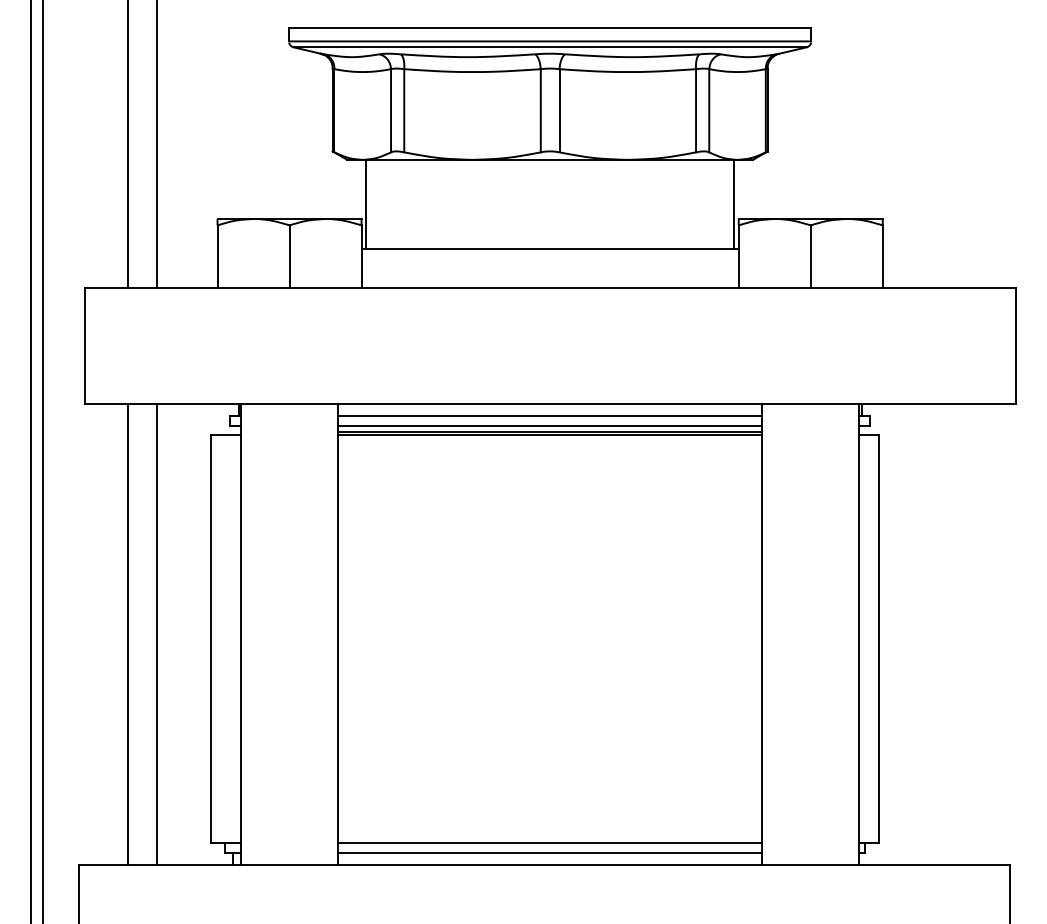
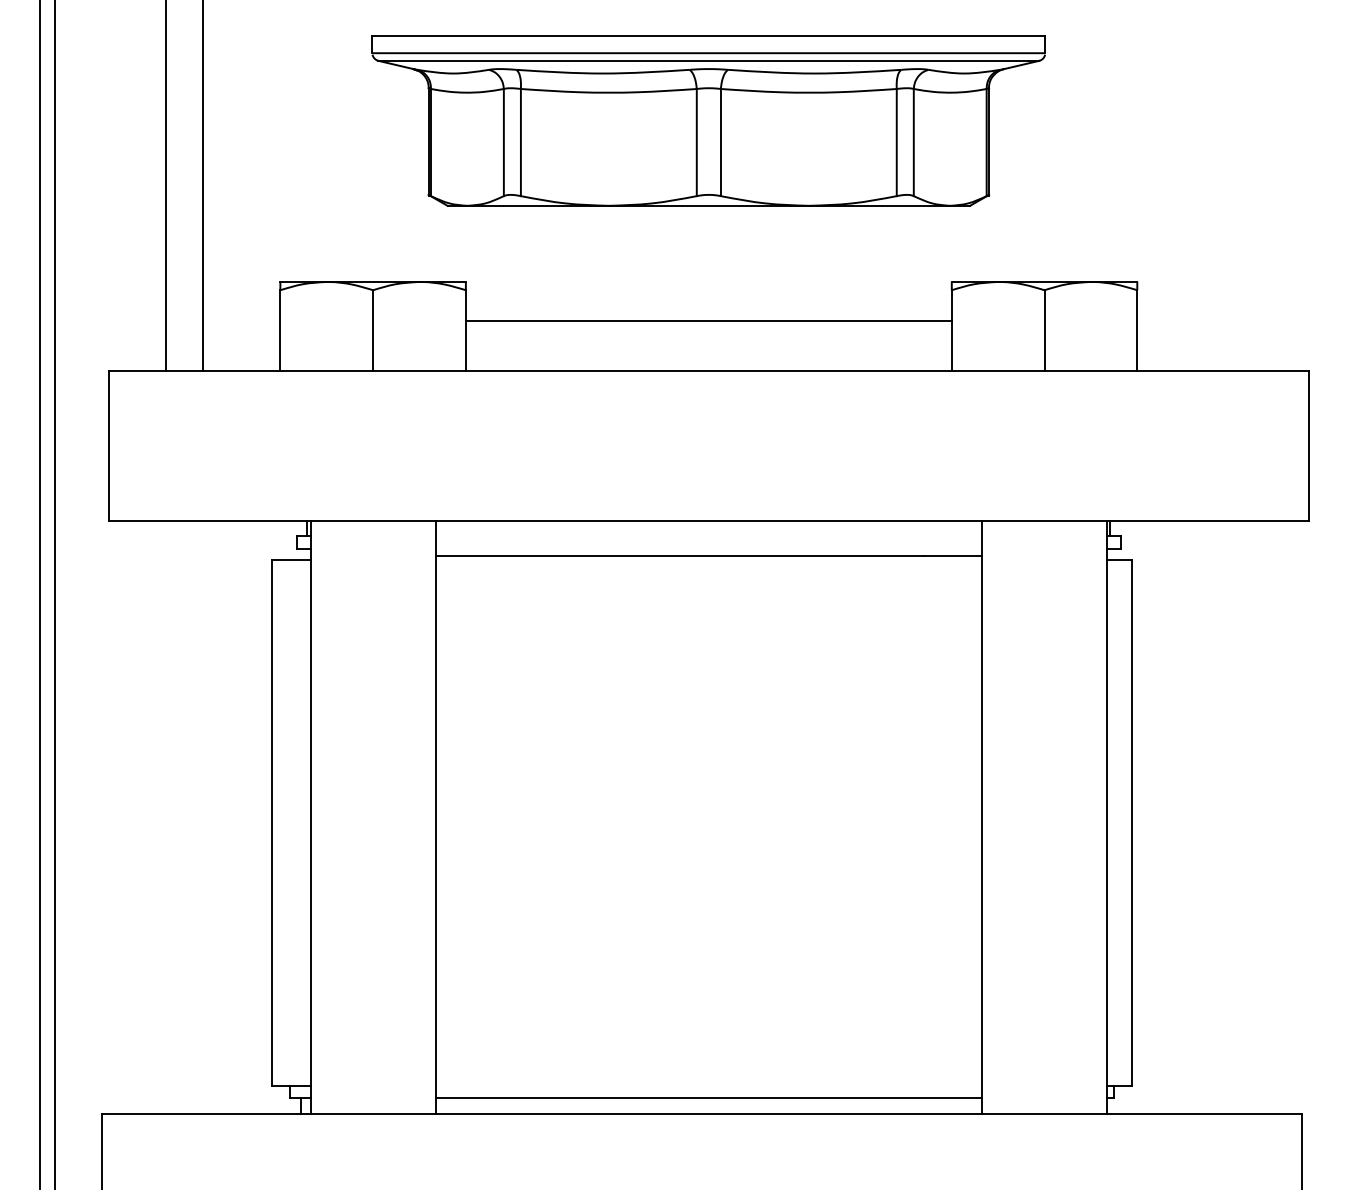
line: (365, 203) -> (471, 262), removed
line: (734, 203) -> (946, 262), removed
line: (549, 416) -> (708, 536), removed
line: (549, 425) -> (708, 548), removed
line: (549, 434) -> (708, 559), removed
line: (128, 633) -> (165, 816), removed
line: (157, 633) -> (202, 816), removed
line: (549, 842) -> (708, 1085), removed

